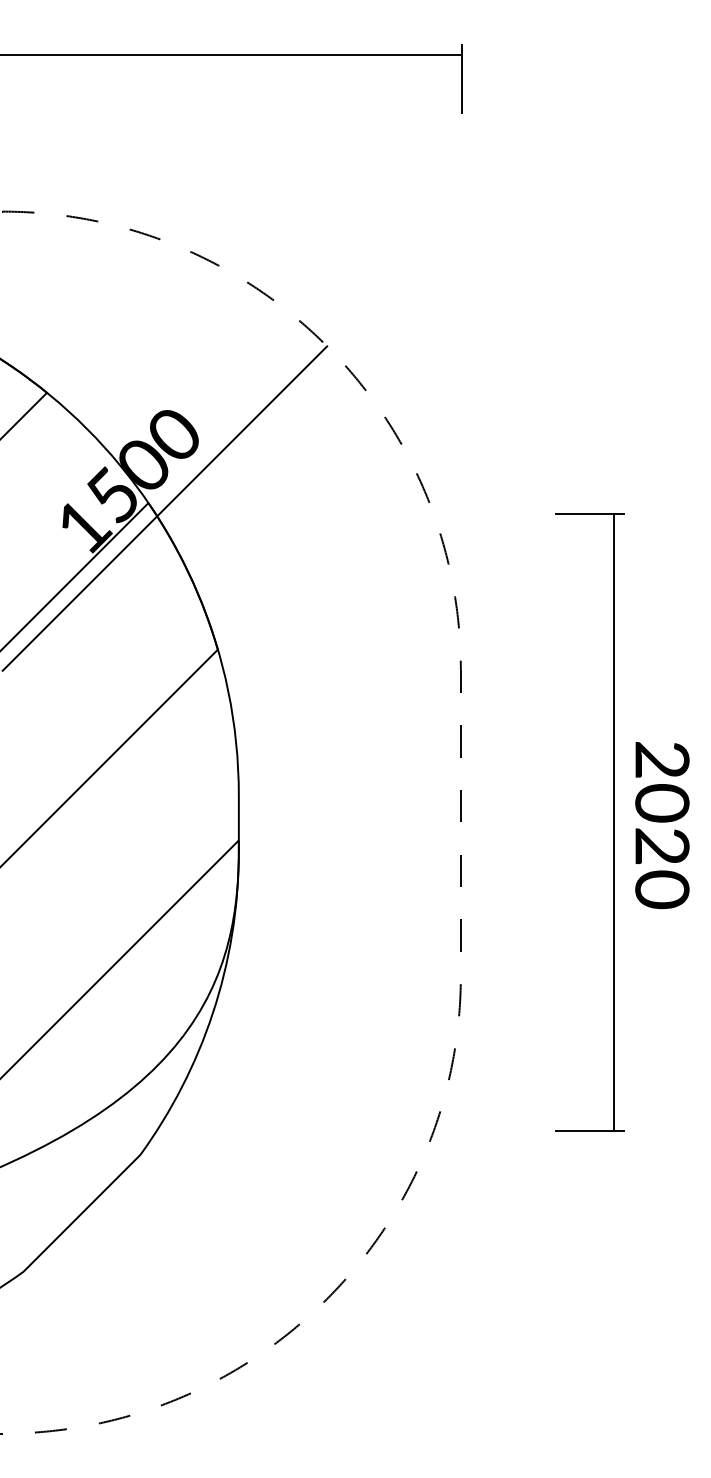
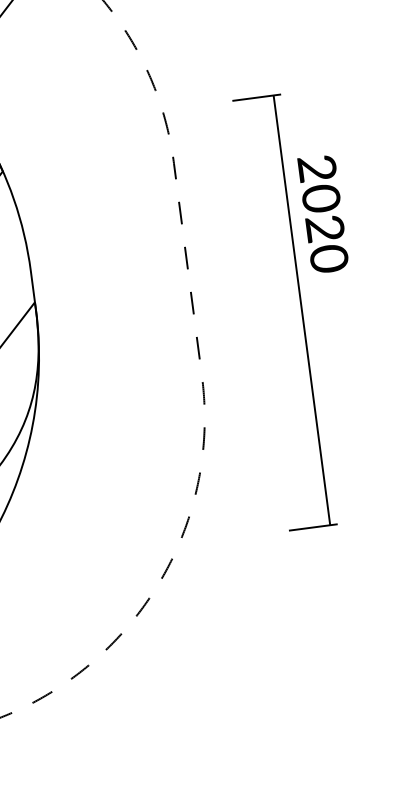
part: (613, 822) -> (301, 310), moved
text: (662, 825) -> (323, 214), moved

